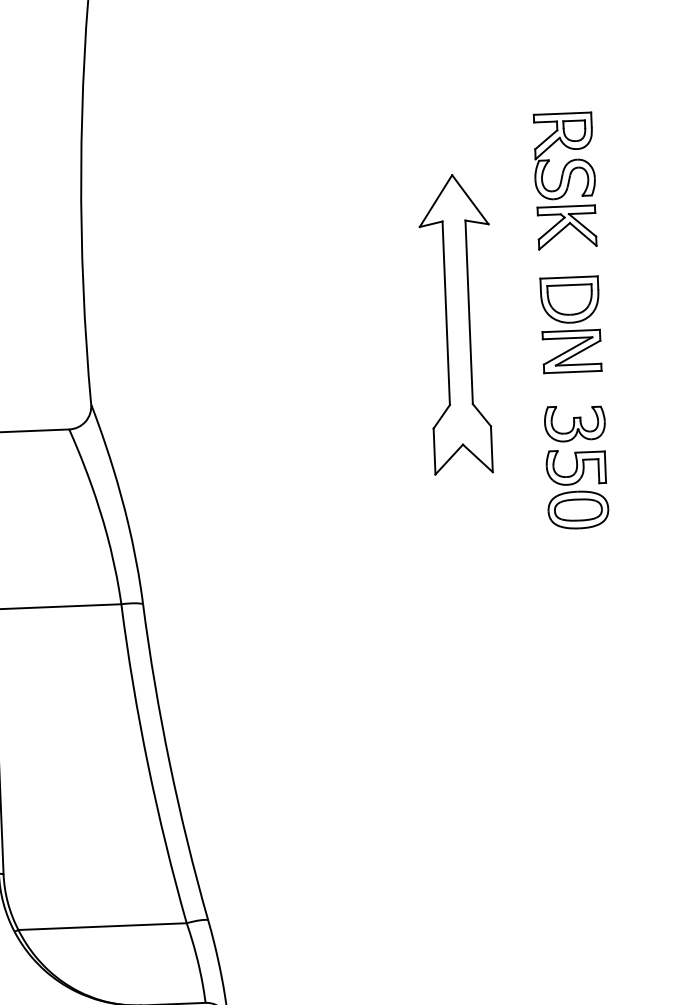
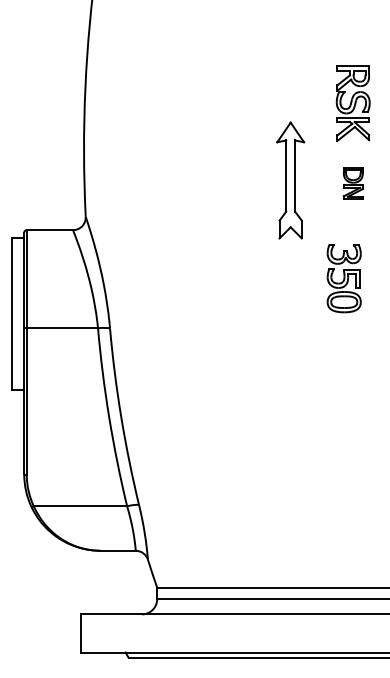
part: (457, 324) -> (290, 180), size x0.7
part: (571, 324) -> (353, 183), size x0.6
part: (575, 467) -> (343, 278), moved

